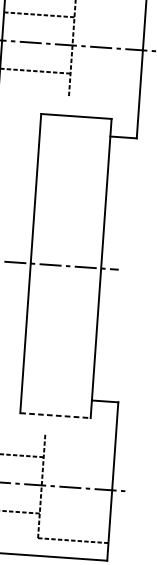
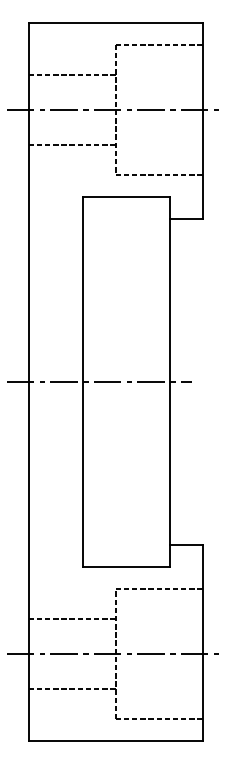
line: (103, 100) -> (158, 175), added
line: (55, 415) -> (126, 566), dashed -> solid
line: (80, 434) -> (158, 588), added

